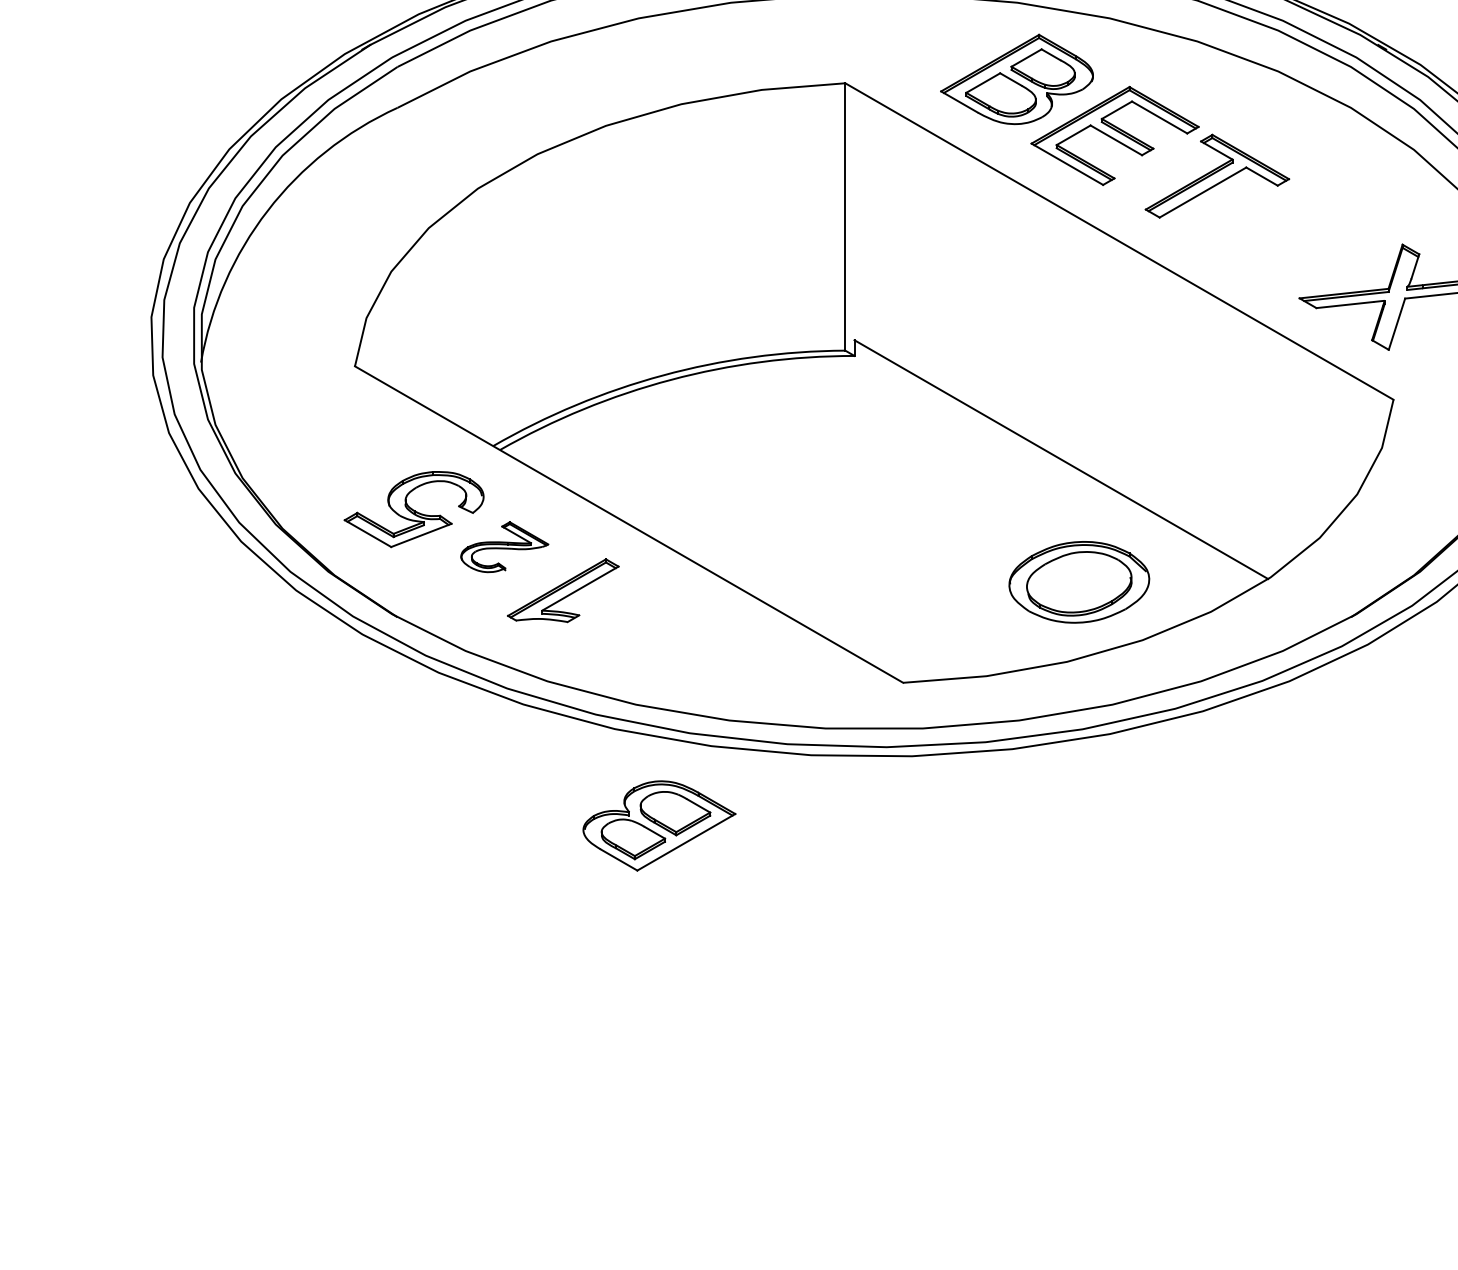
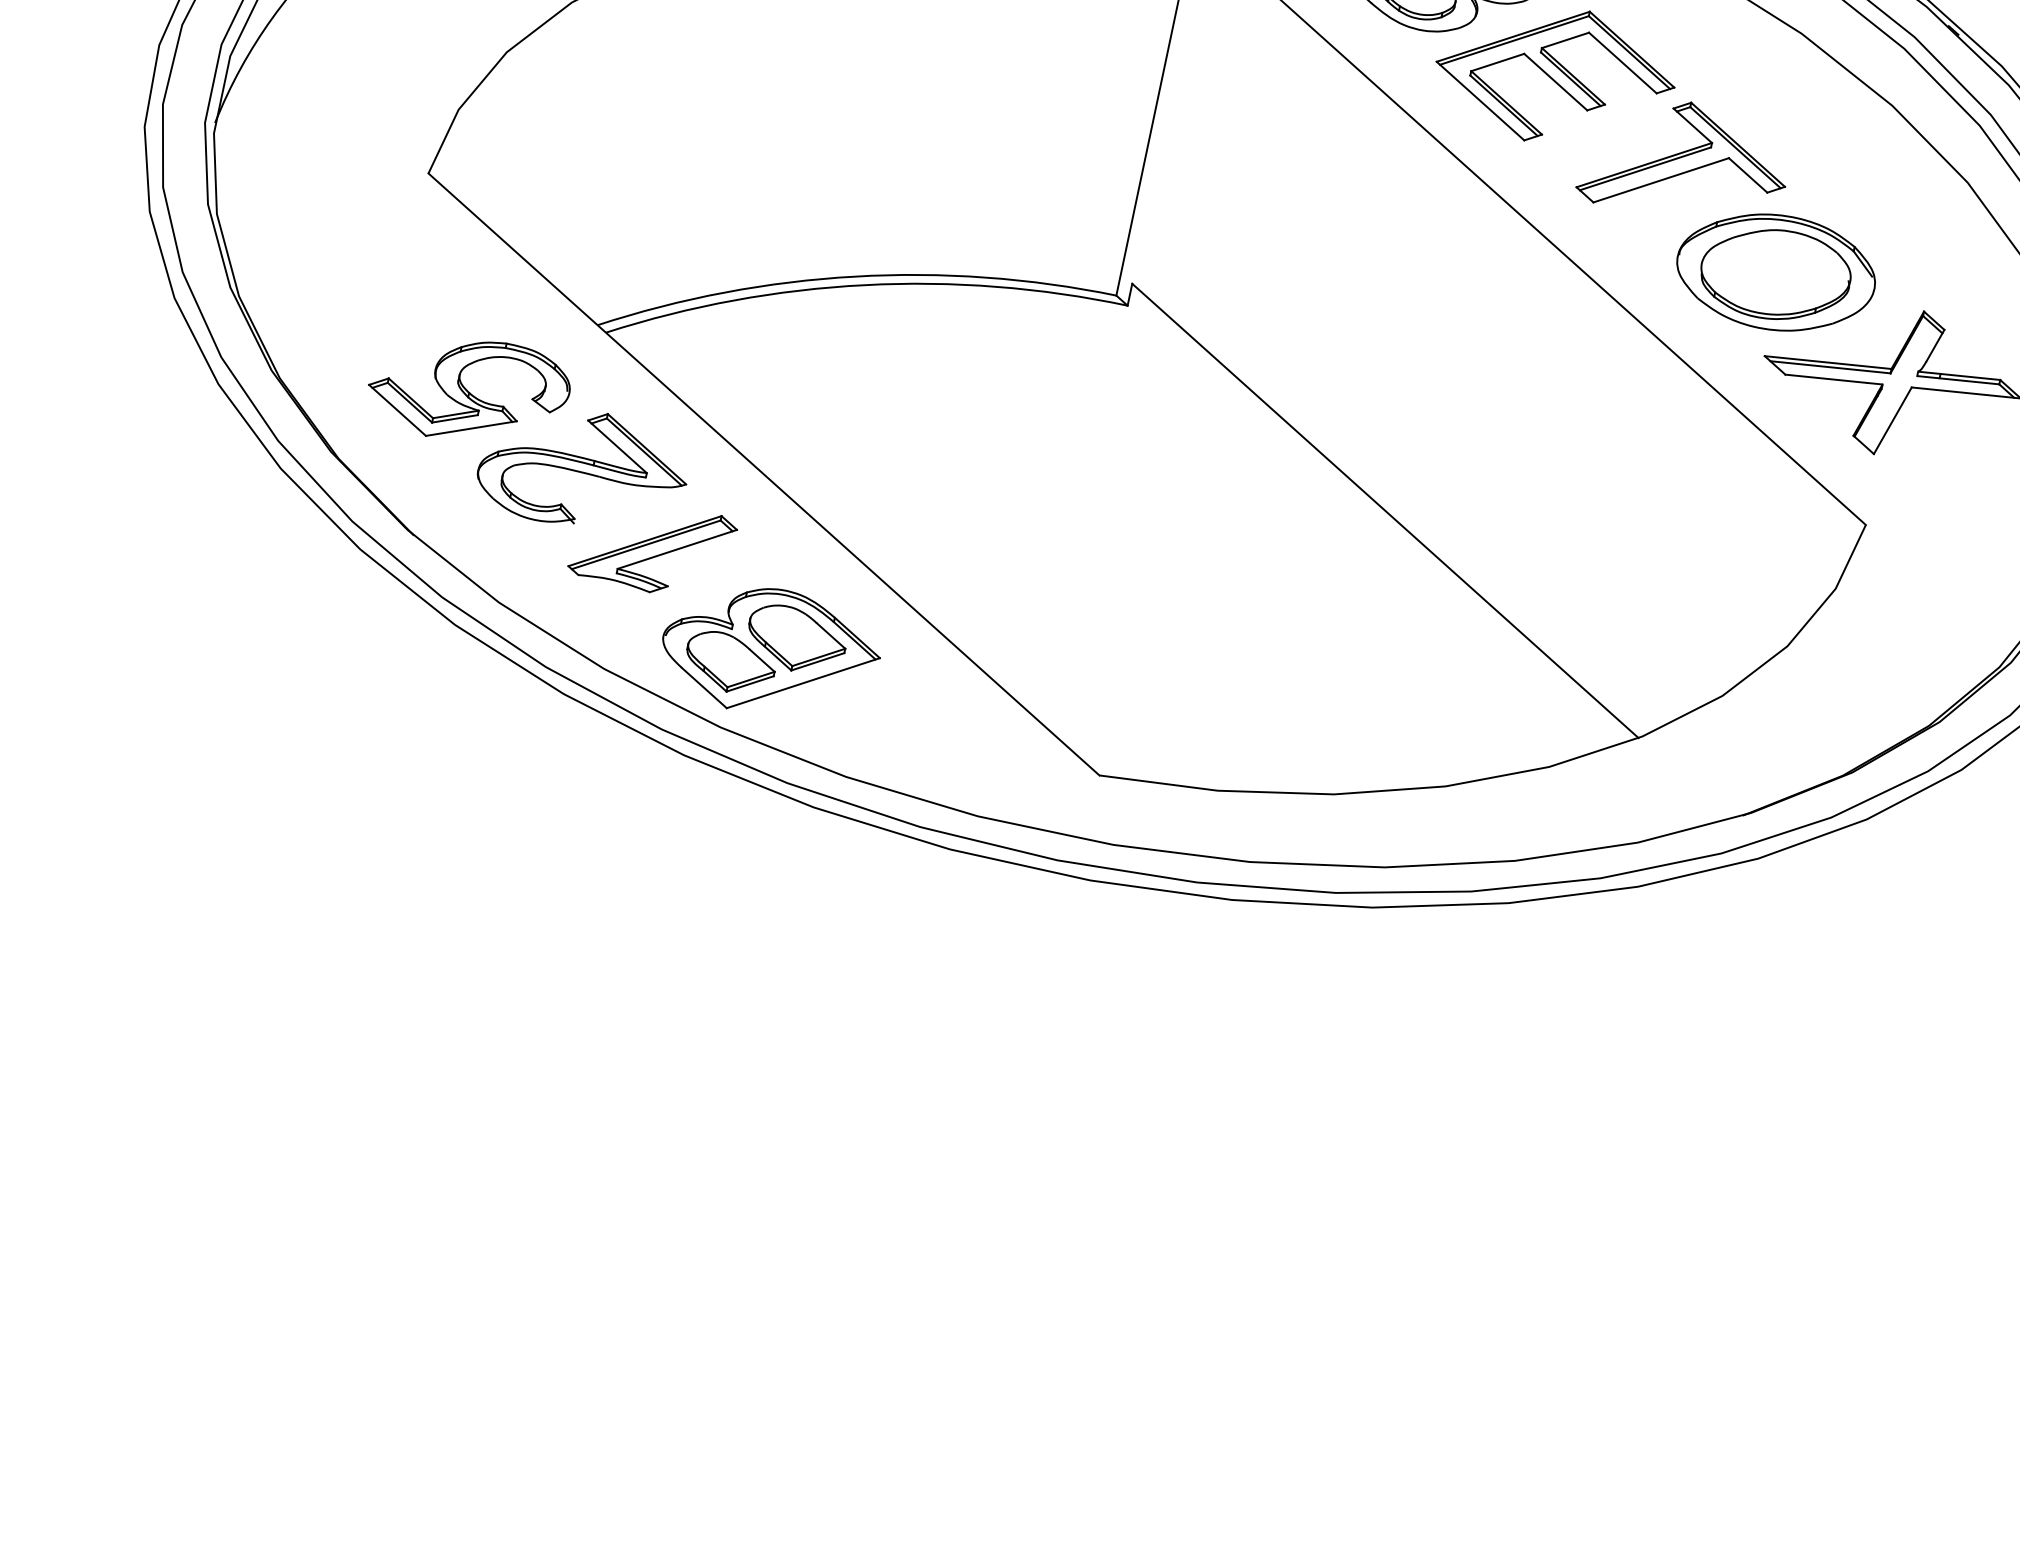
part: (504, 546) -> (583, 468), size x1.67
part: (1079, 582) -> (1776, 272), moved
part: (659, 825) -> (770, 651), moved

